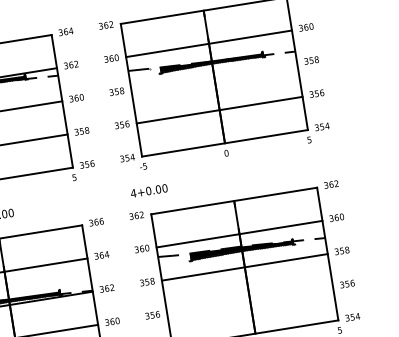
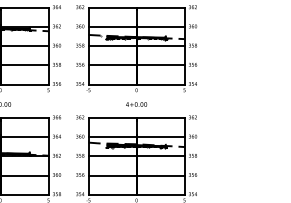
line: (214, 77) -> (136, 46), added
text: (149, 190) -> (136, 104), moved
line: (249, 300) -> (136, 175), added

